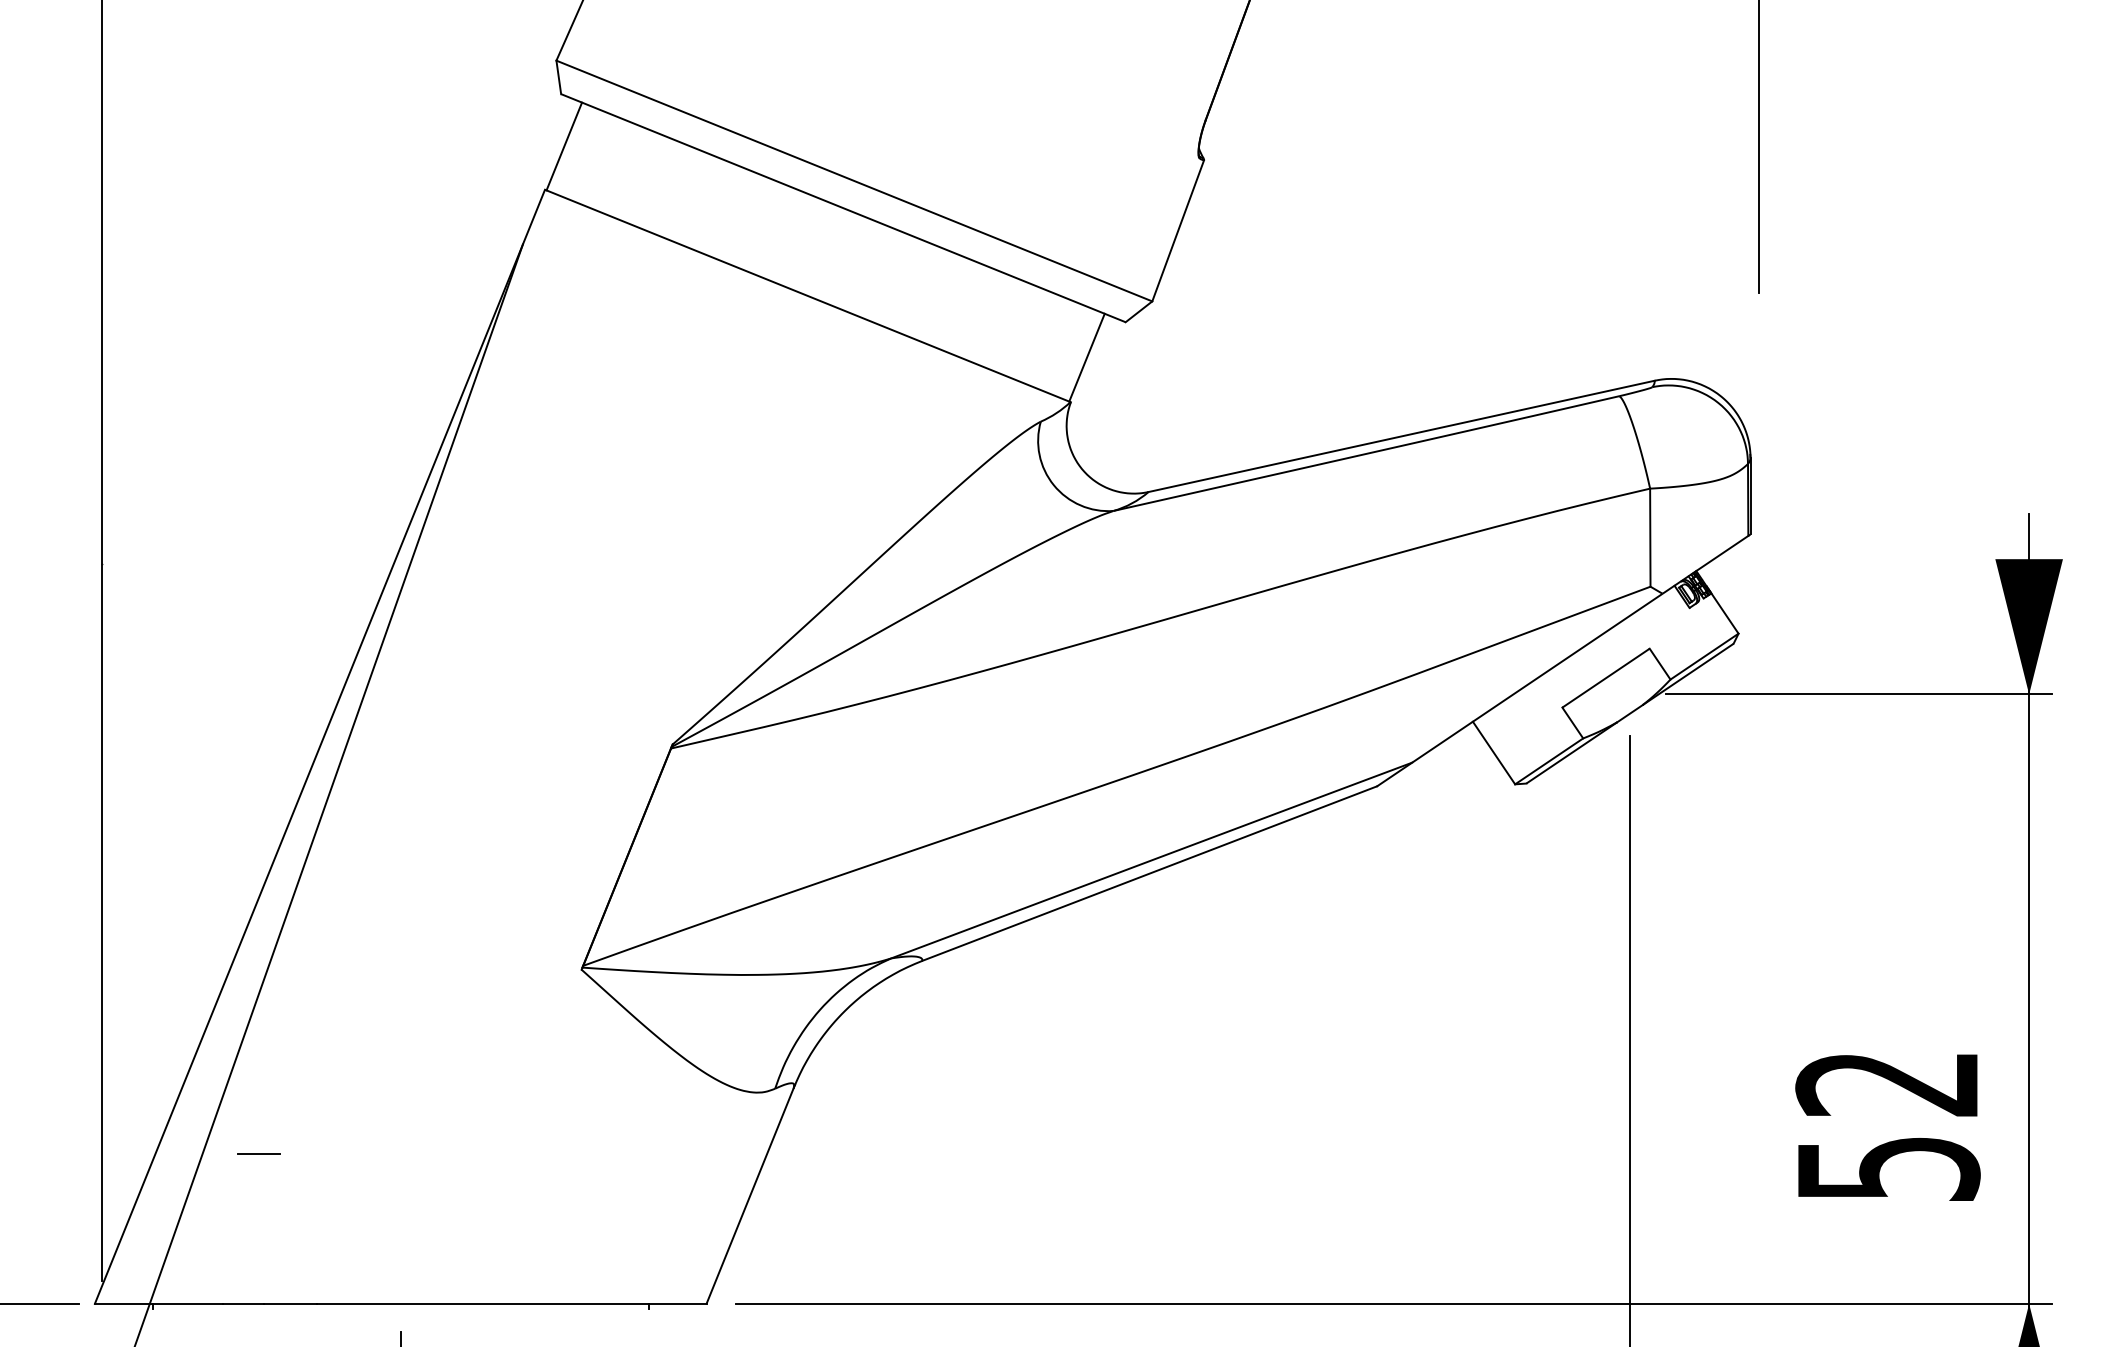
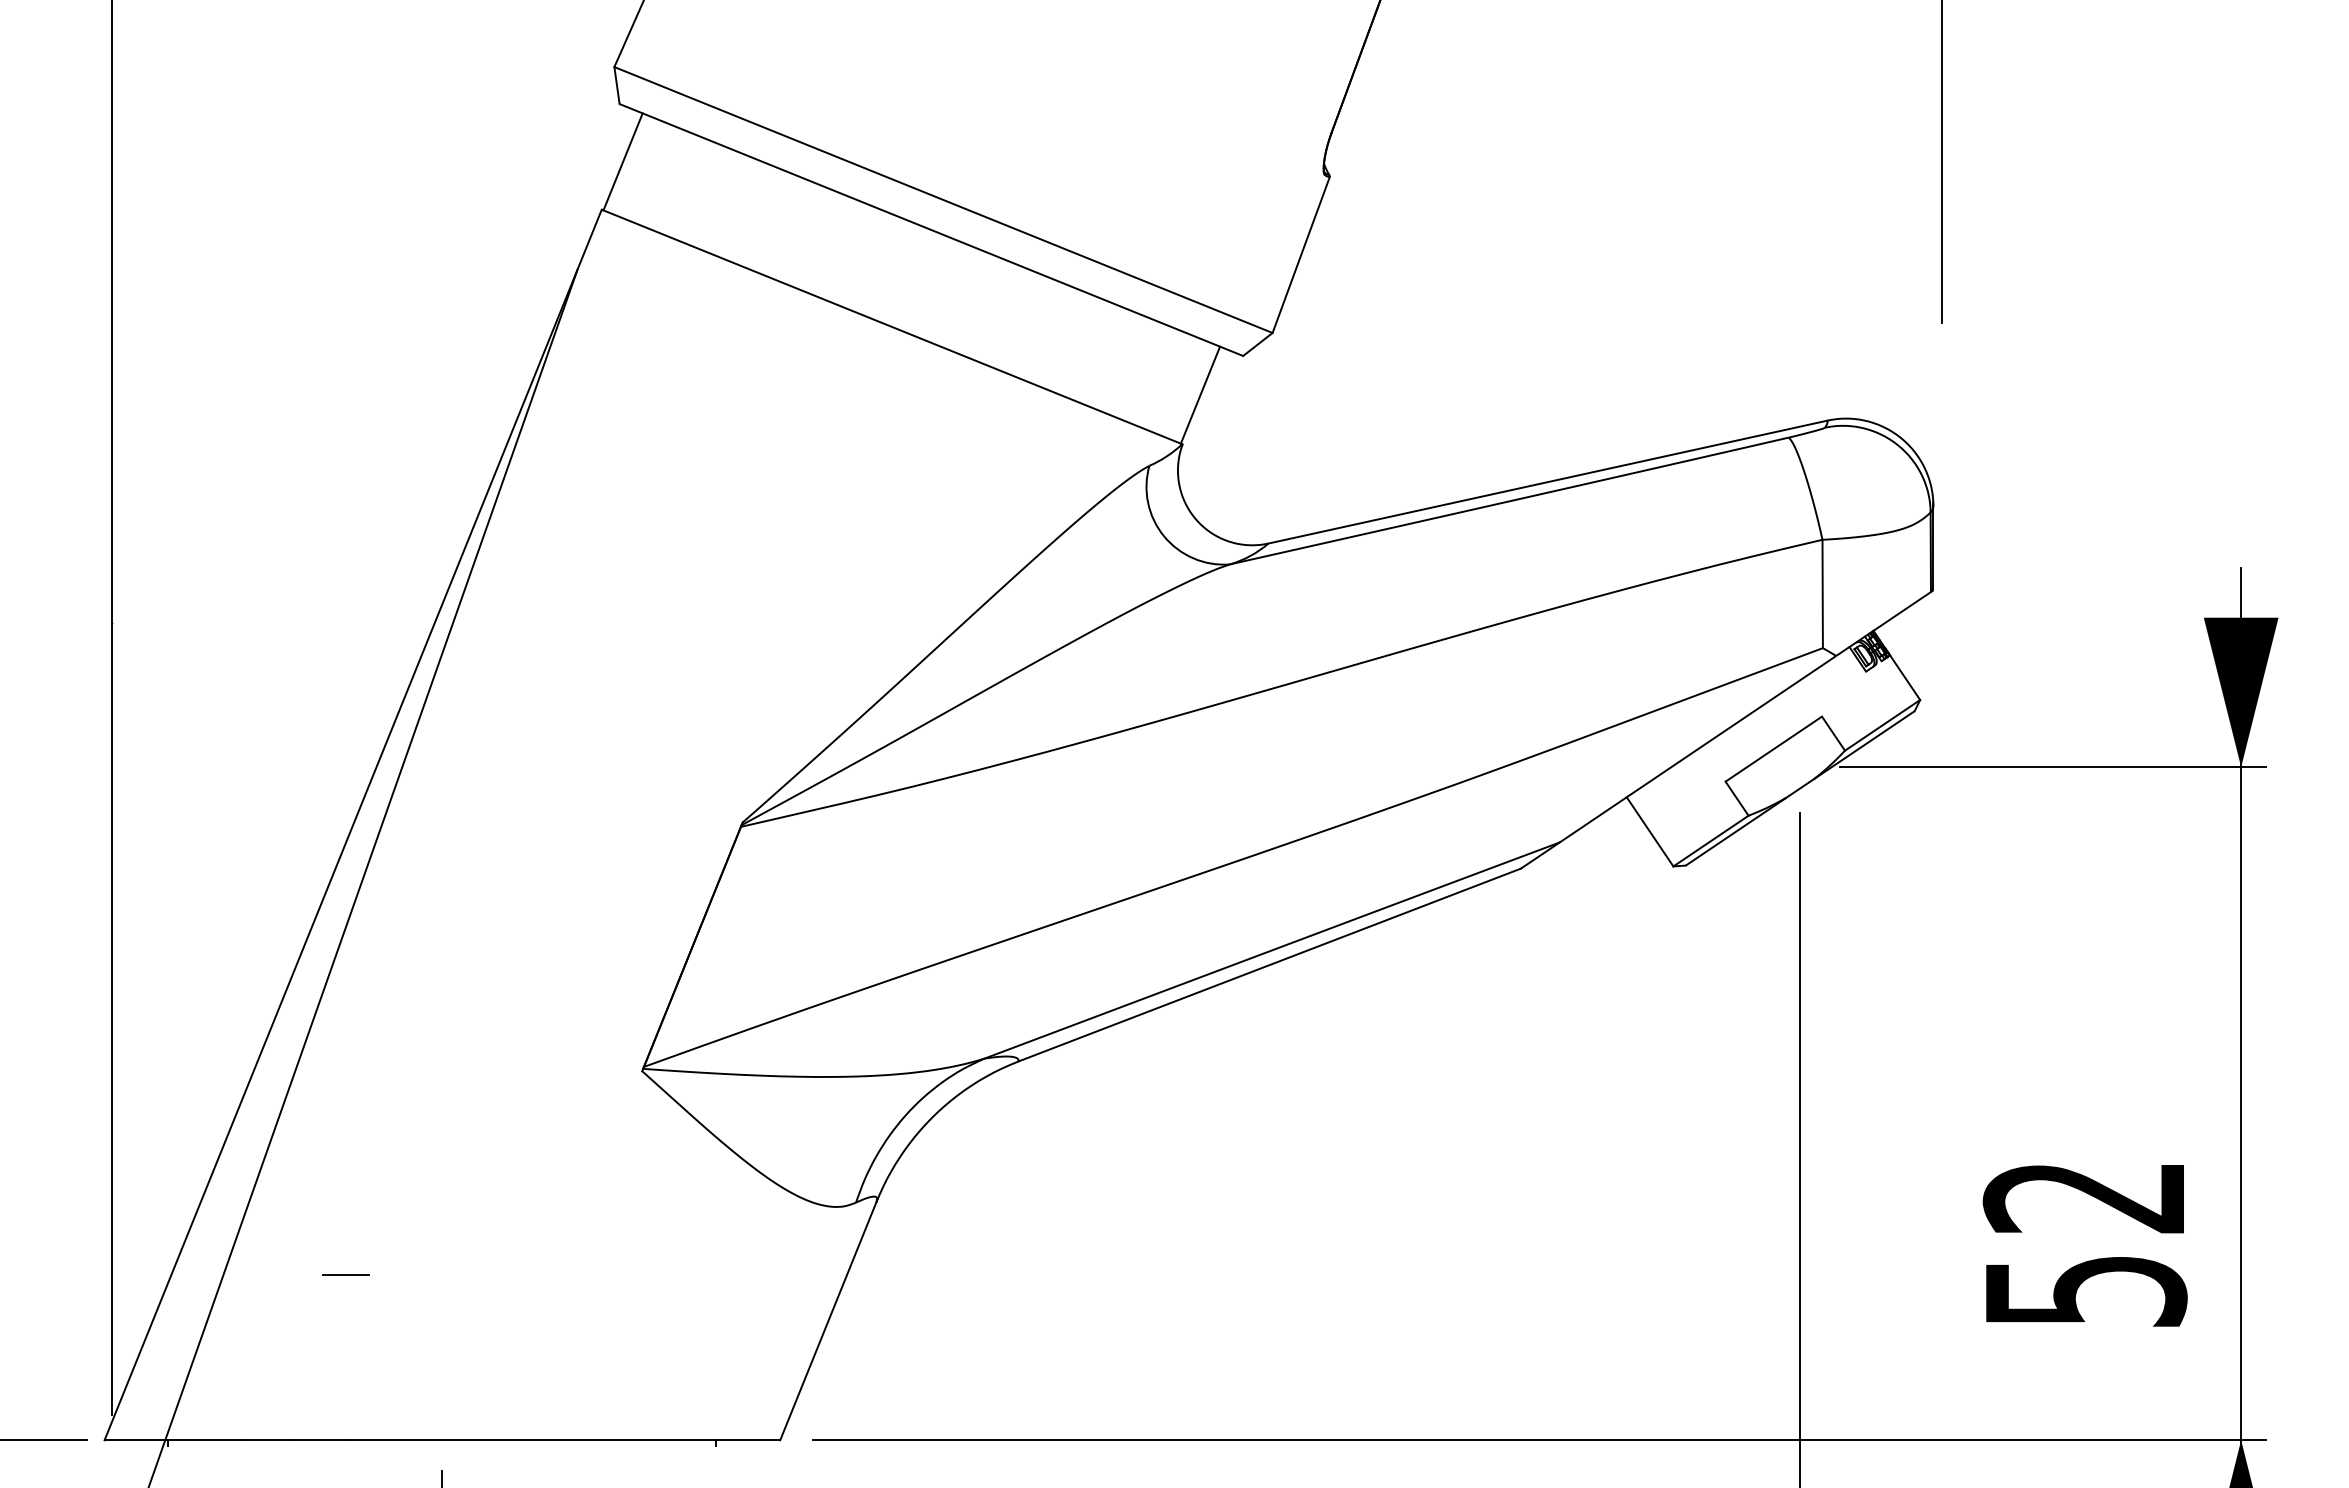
line: (258, 1153) -> (345, 1274), moved

